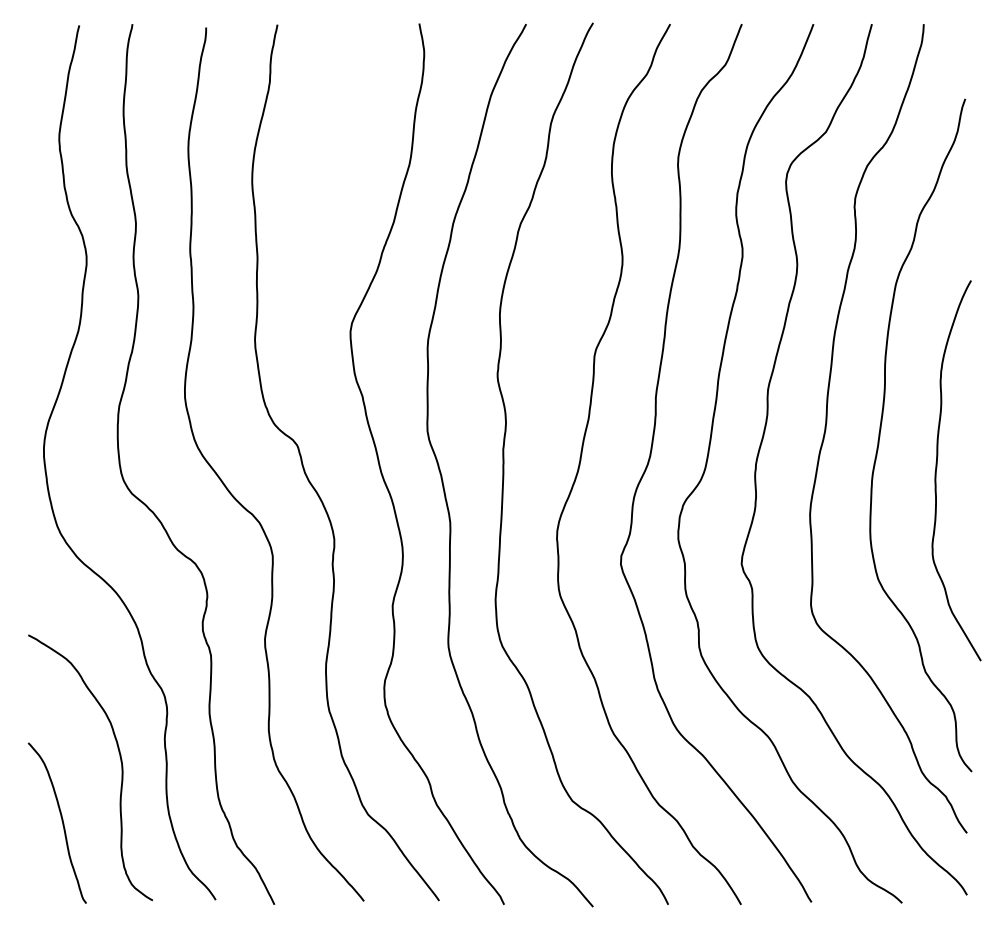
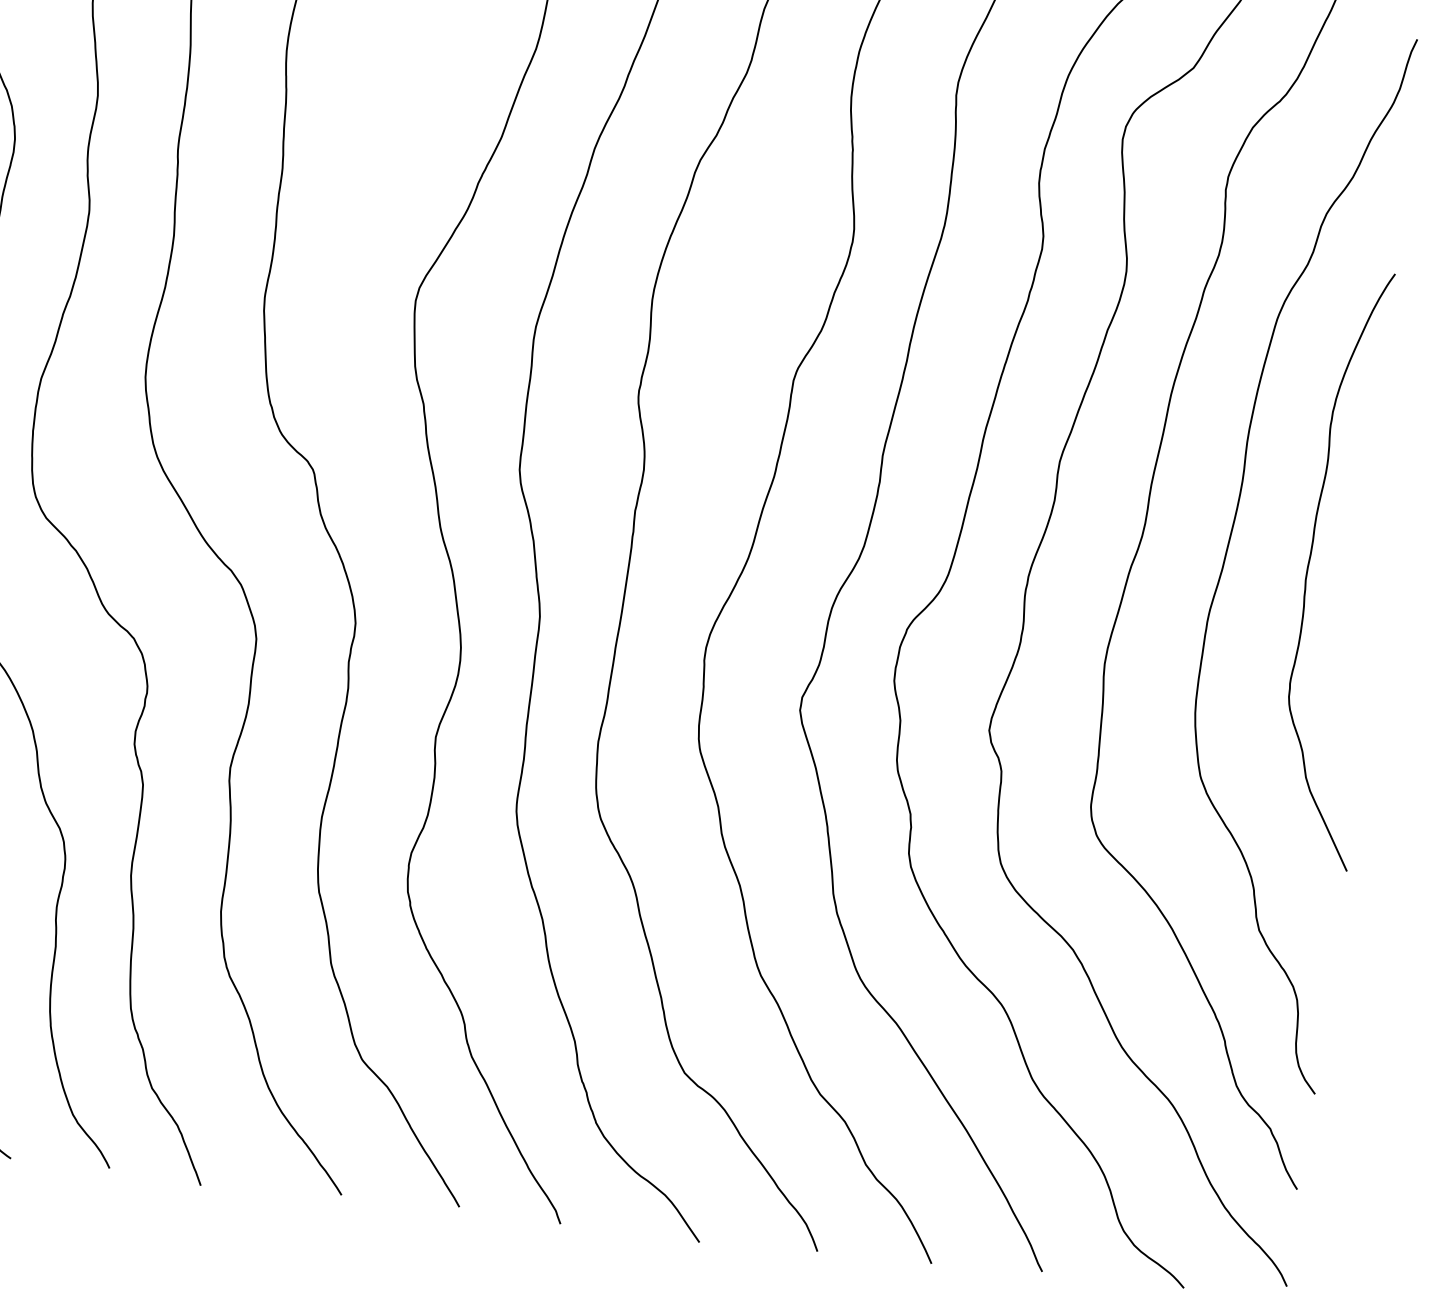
curve: (937, 468) -> (1311, 562), moved

